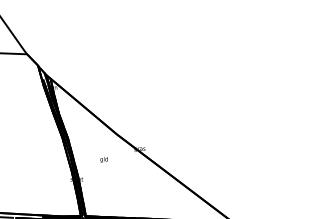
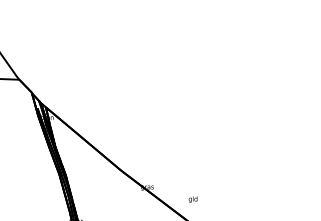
text: (103, 159) -> (192, 199), moved

